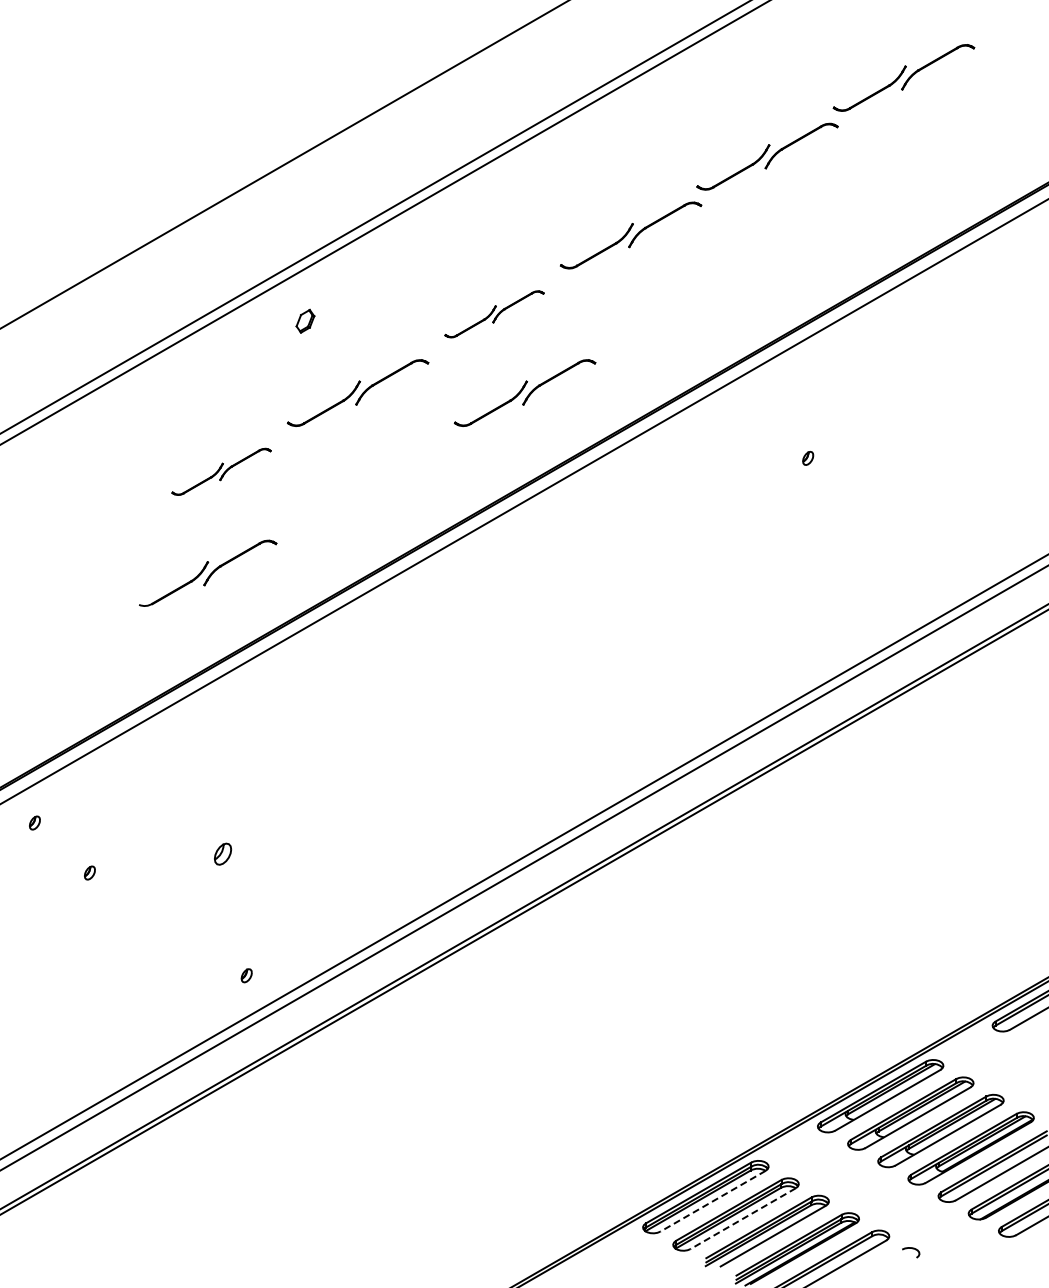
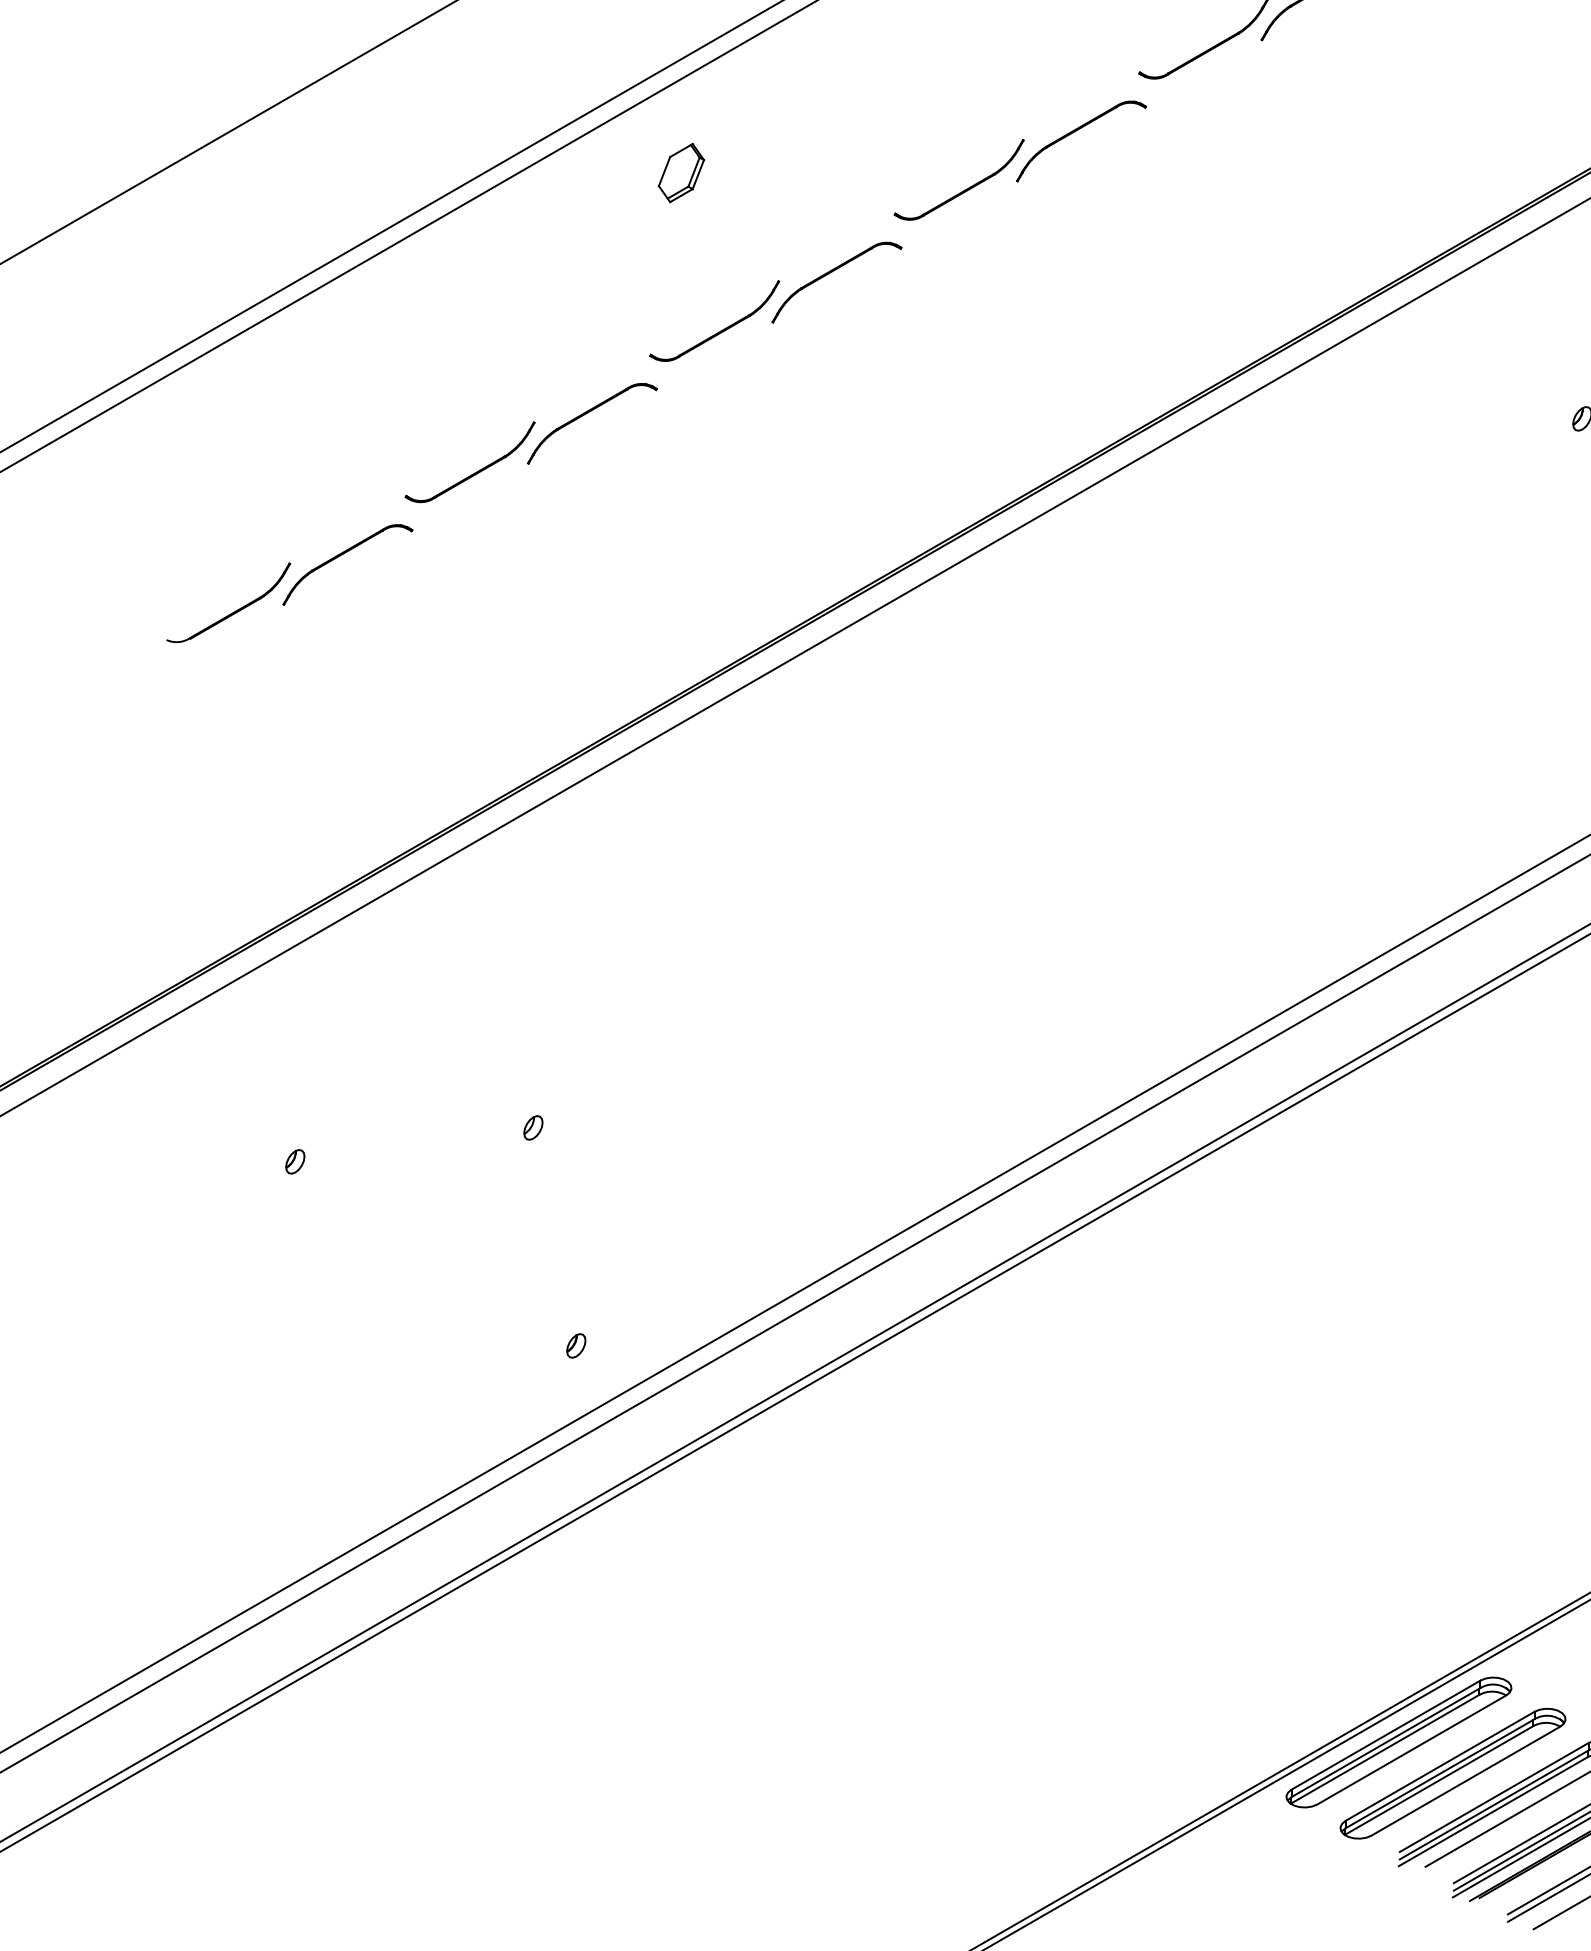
part: (494, 314) -> (1020, 160), size x1.43
part: (305, 321) -> (681, 173), size x1.43
part: (524, 392) -> (1073, 300), removed
part: (221, 471) -> (531, 442), size x1.43
part: (208, 572) -> (290, 582), moved
part: (34, 822) -> (195, 1071), removed
part: (222, 853) -> (532, 1126), size x0.62
line: (713, 1201) -> (1412, 1750), dashed -> solid
line: (743, 1218) -> (1466, 1780), dashed -> solid

